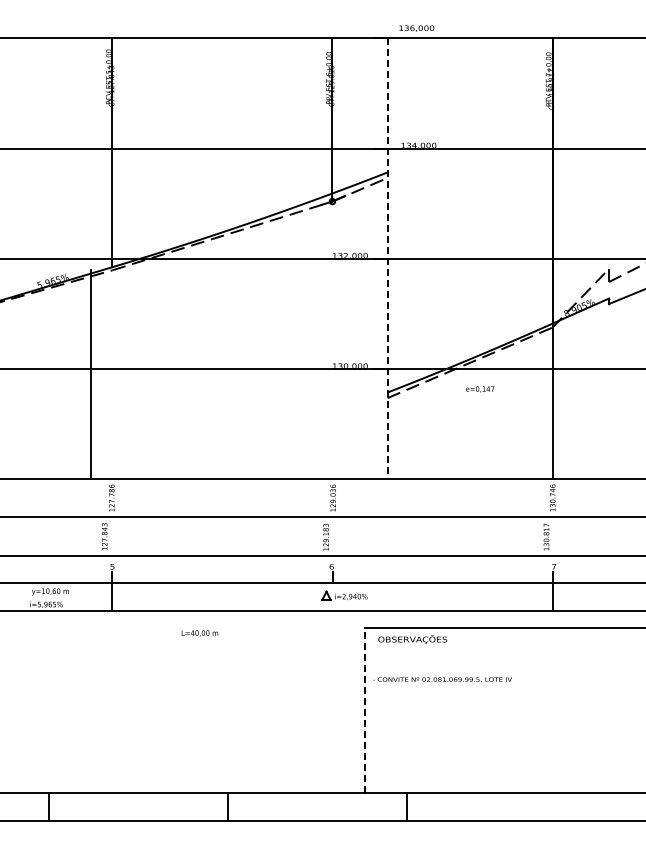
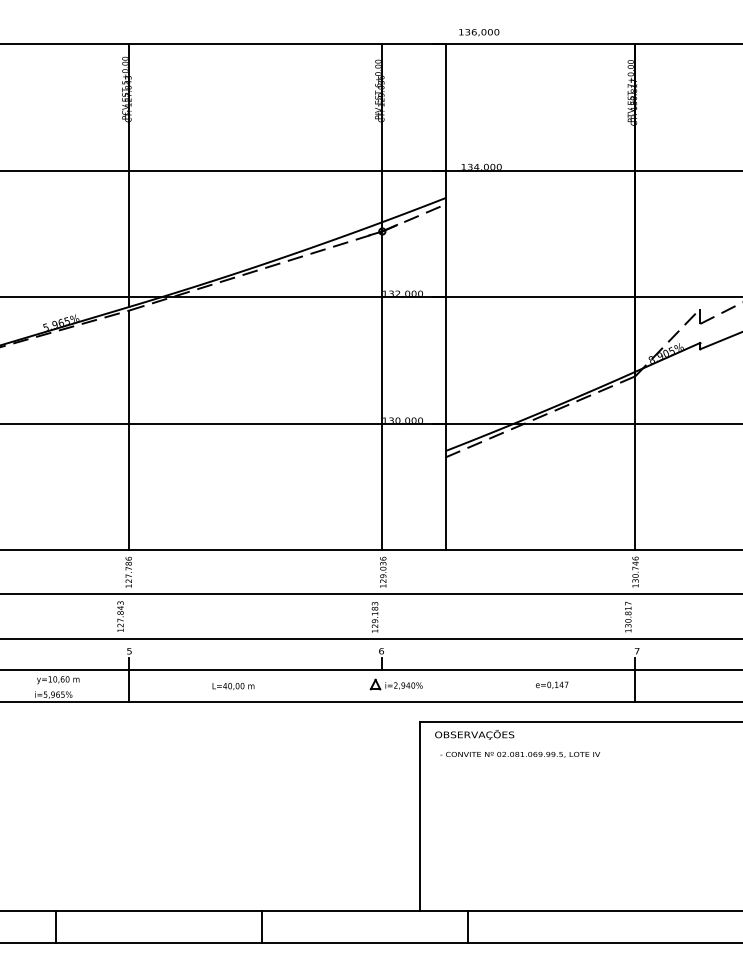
line: (387, 259) -> (445, 298), dashed -> solid
line: (332, 335) -> (382, 385), added
line: (91, 374) -> (129, 430), moved
text: (480, 389) -> (552, 685), moved
text: (199, 633) -> (232, 686), moved
text: (442, 679) -> (520, 754), moved
line: (365, 710) -> (420, 816), dashed -> solid

